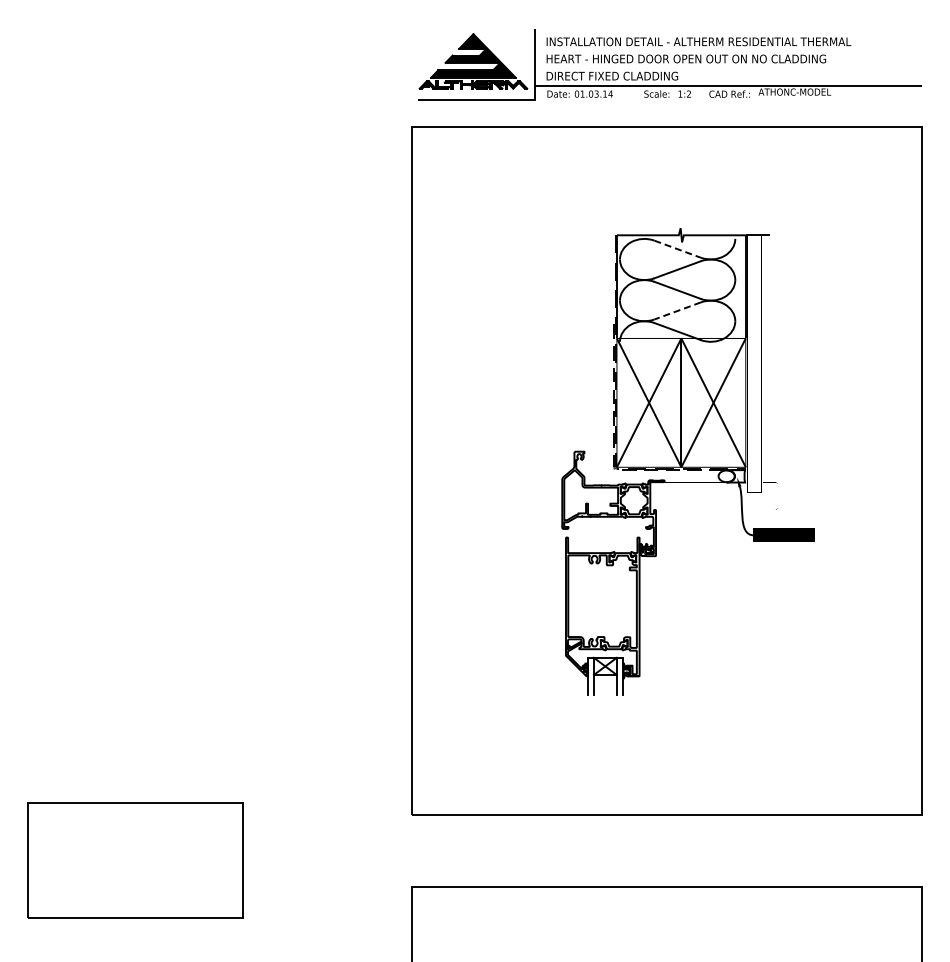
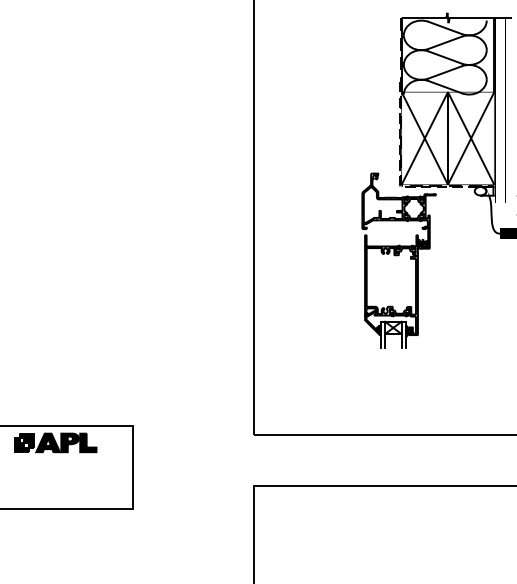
line: (677, 249) -> (445, 28), dashed -> solid
line: (677, 310) -> (445, 72), dashed -> solid
part: (135, 826) -> (55, 443), added

